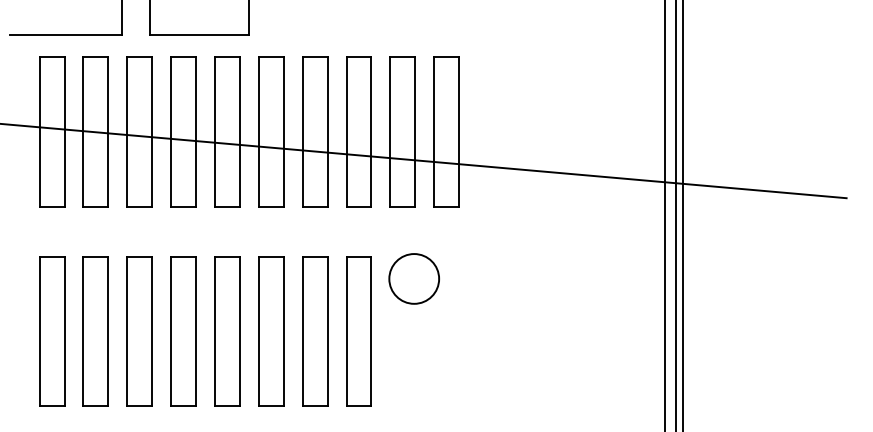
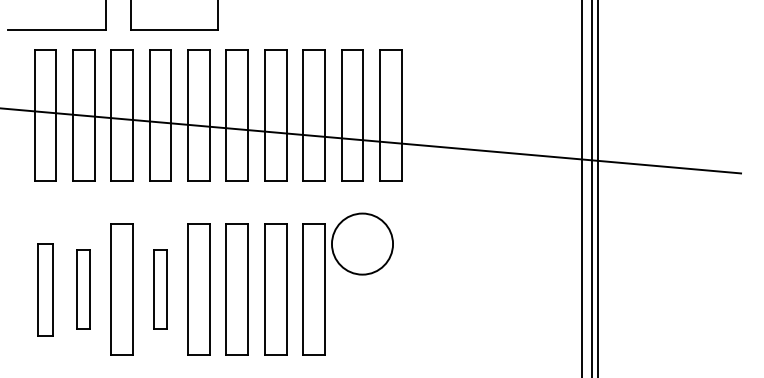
circle: (414, 278) -> (362, 243), size x1.4
part: (52, 330) -> (45, 289), size x0.7
part: (95, 330) -> (83, 289), size x0.6
part: (183, 330) -> (160, 289), size x0.6

